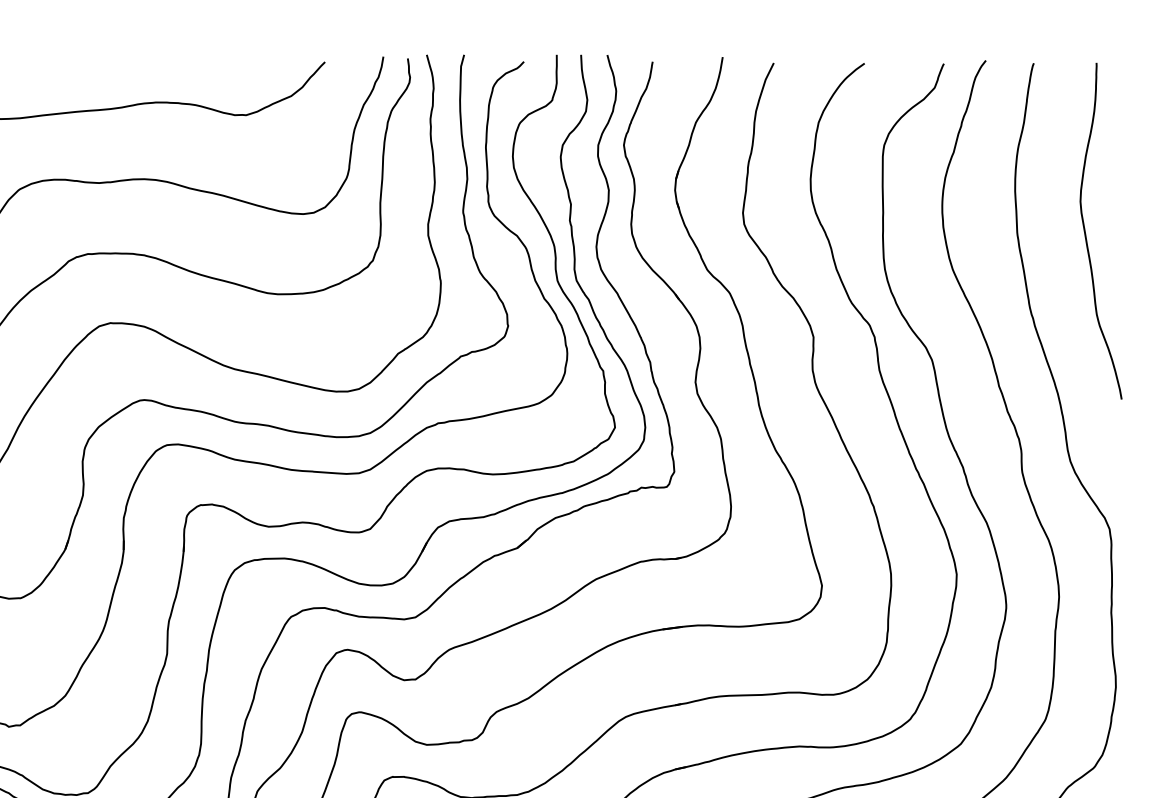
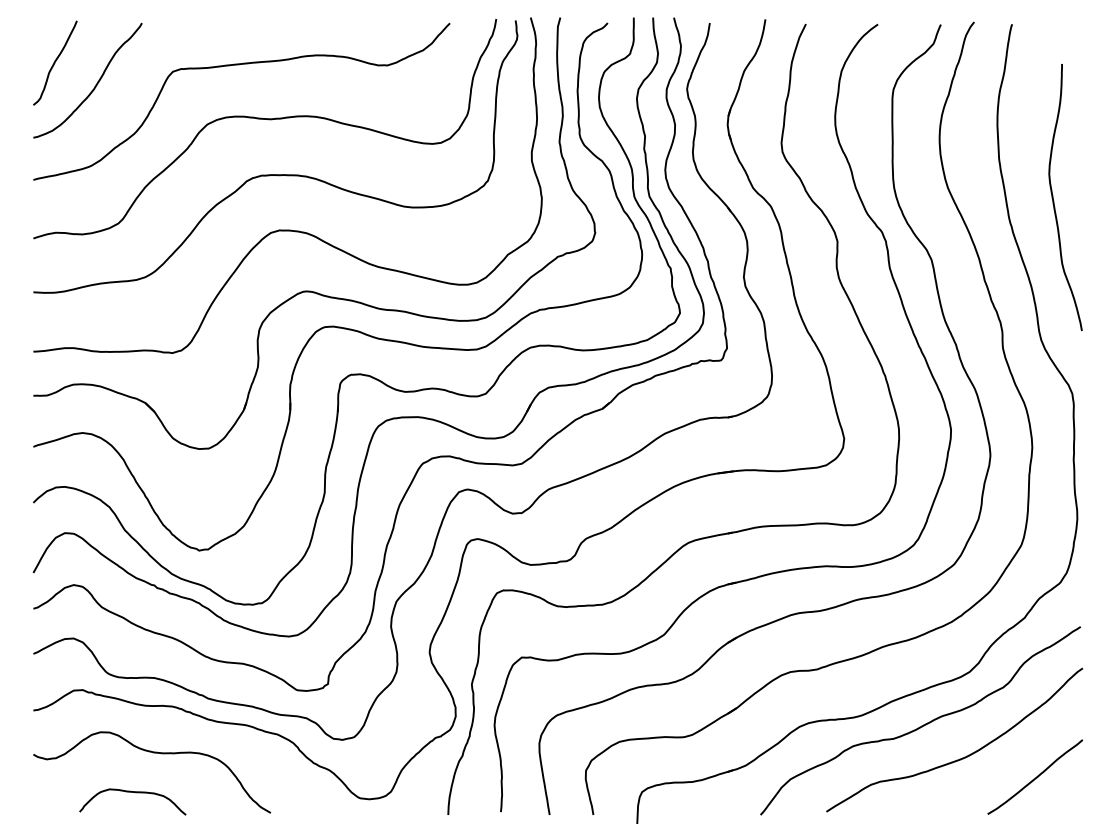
curve: (1087, 236) -> (1054, 201), moved

